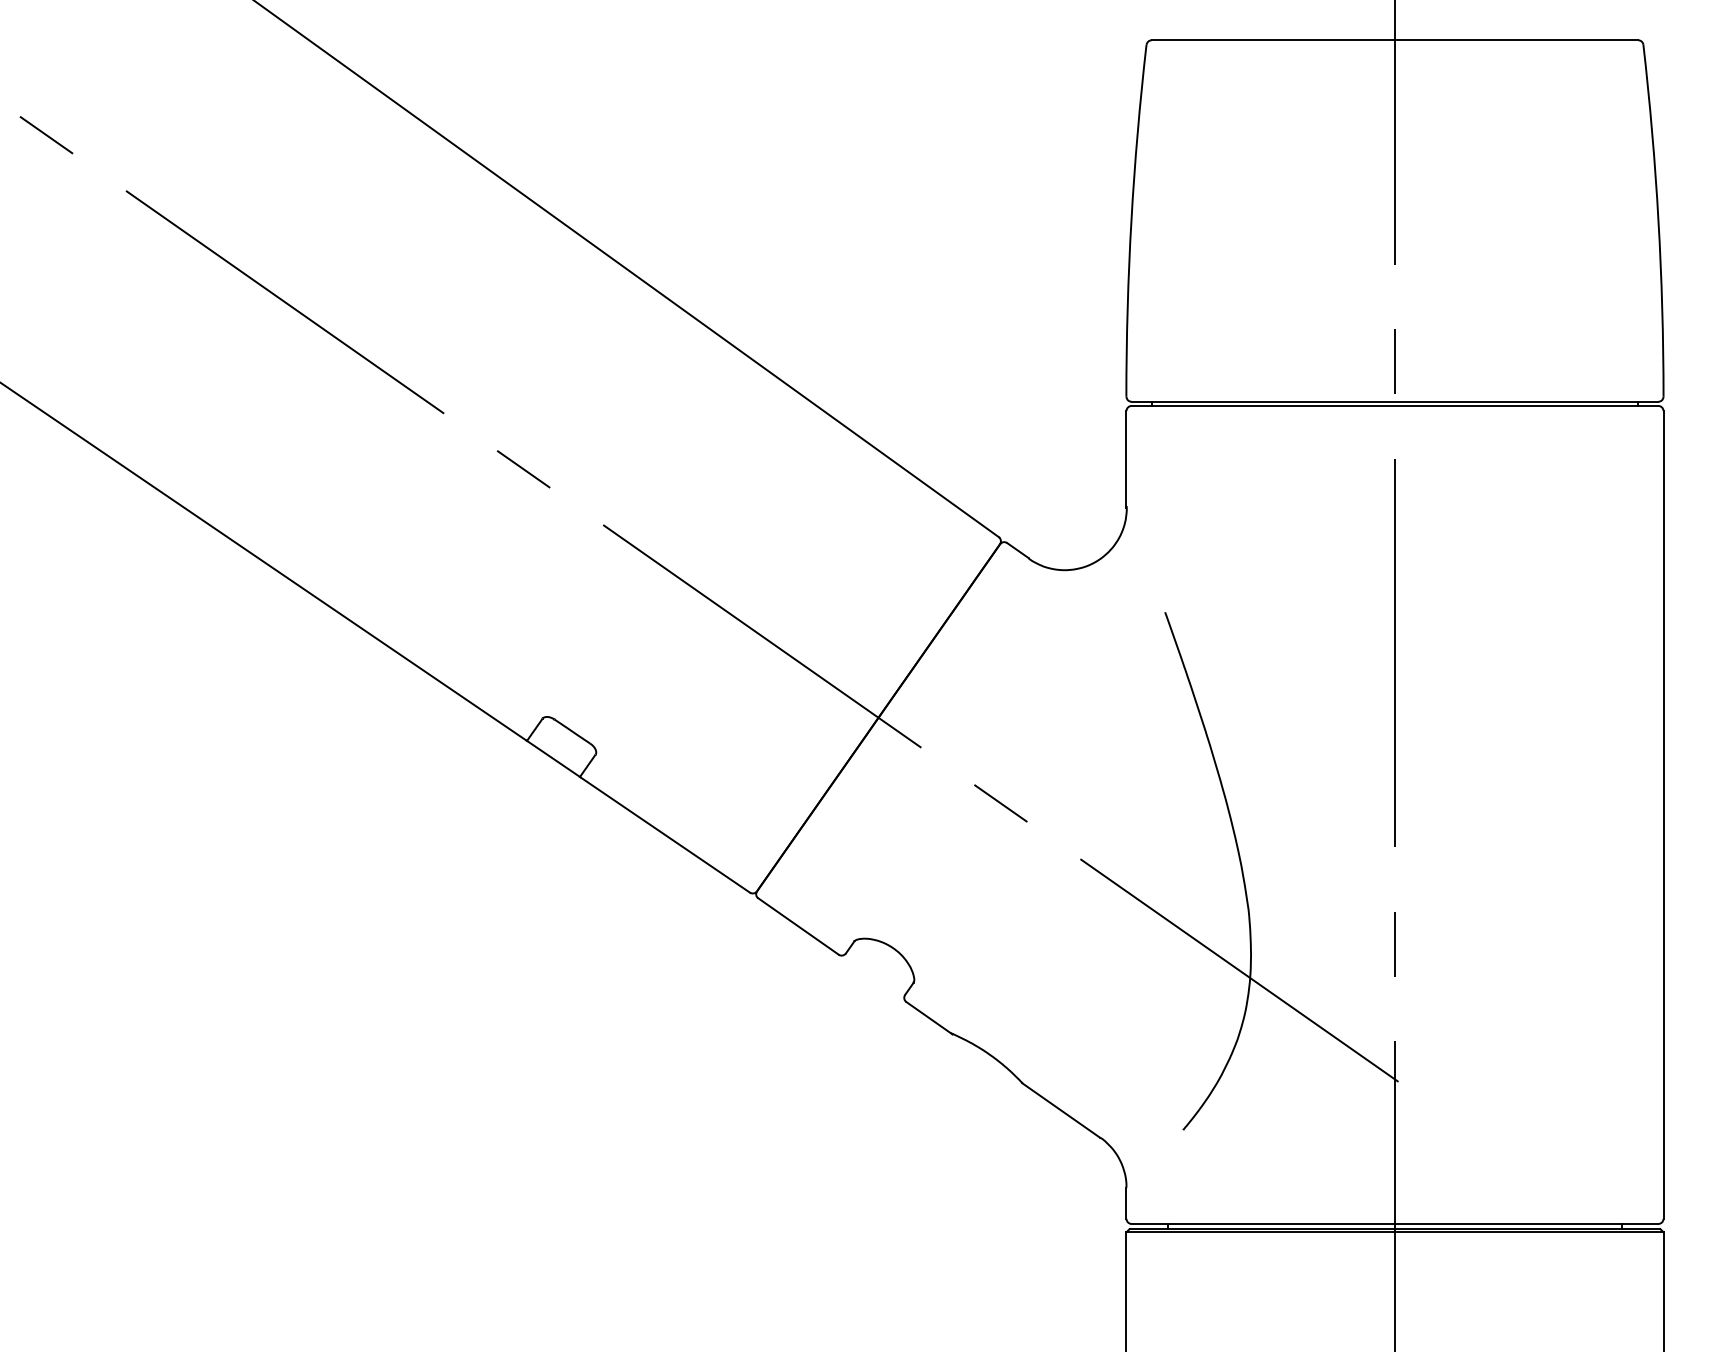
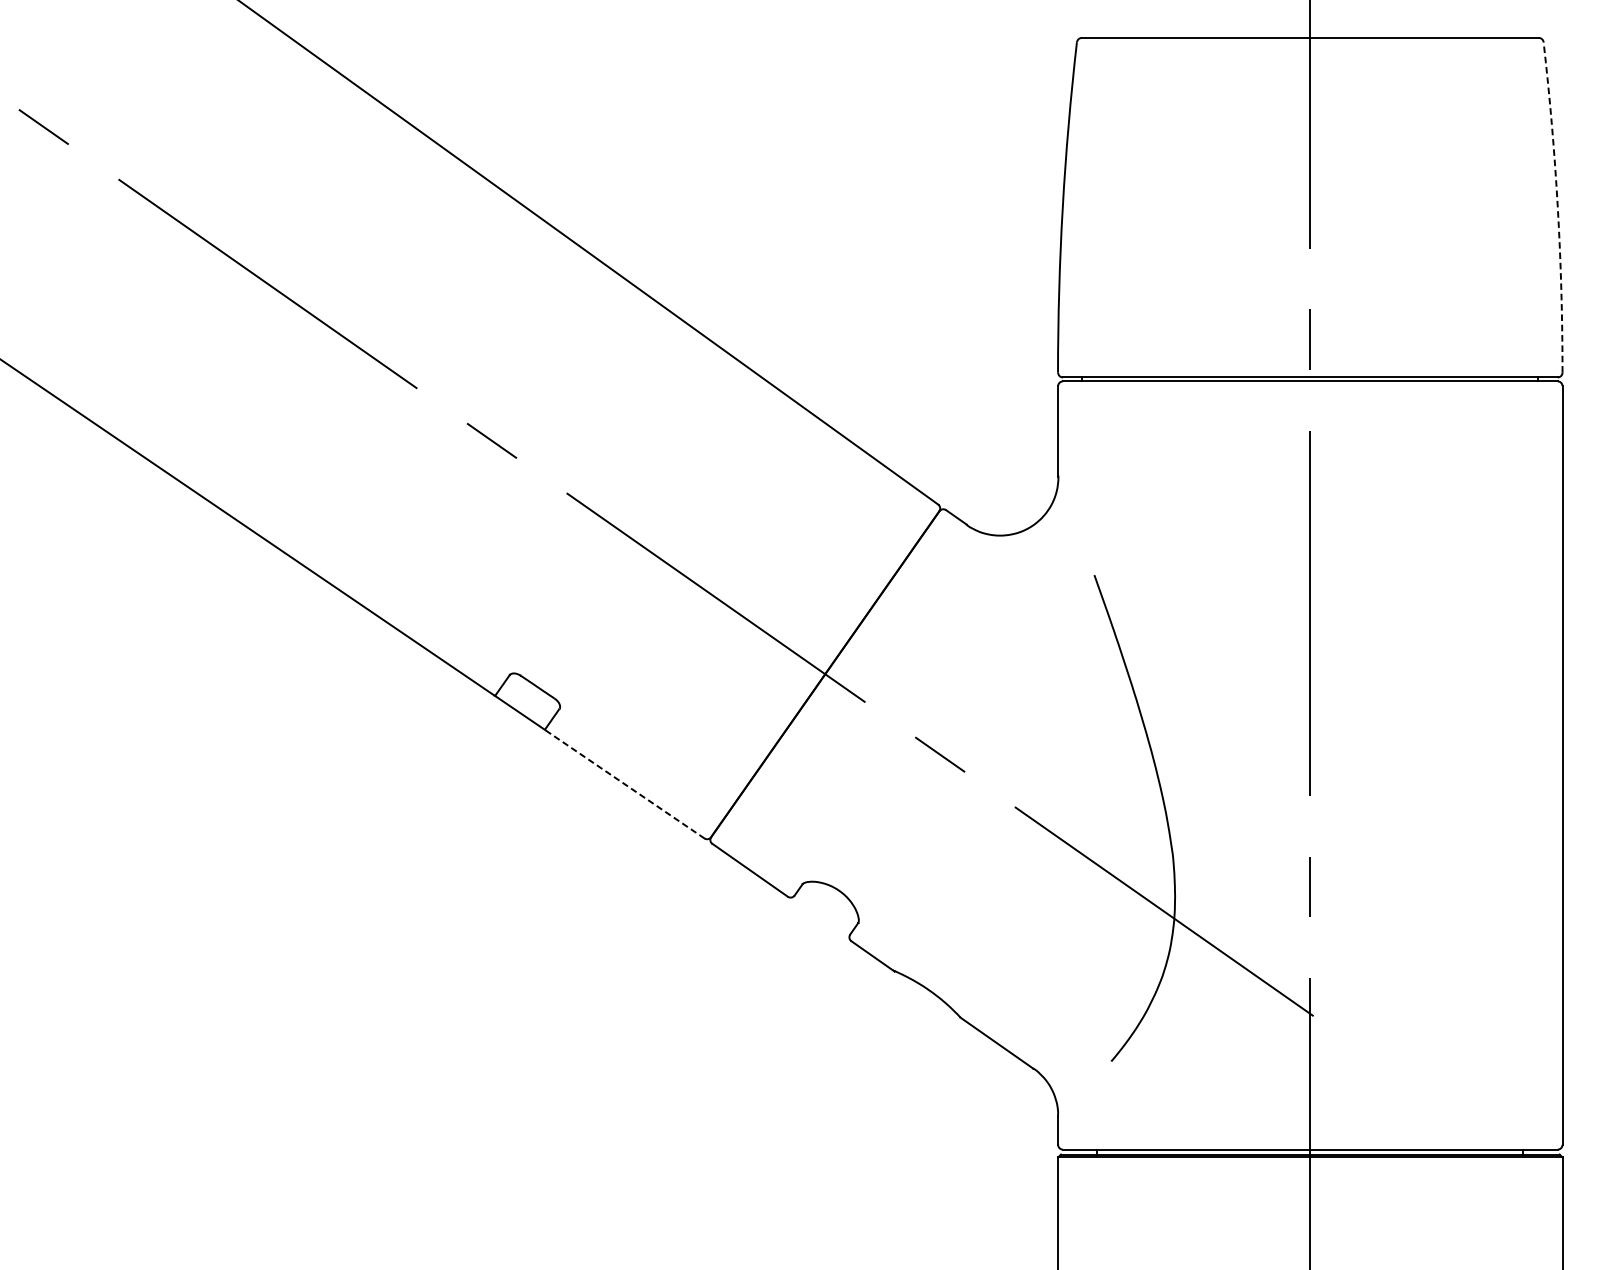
arc: (1658, 220) -> (1557, 207), solid -> dashed
line: (664, 834) -> (624, 783), solid -> dashed

